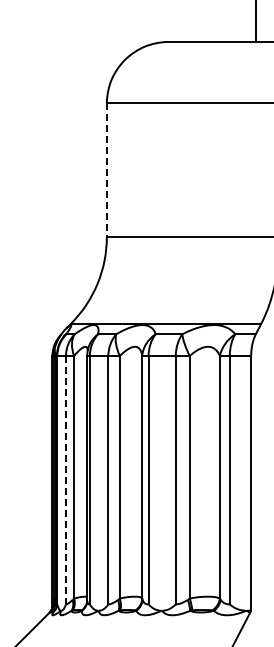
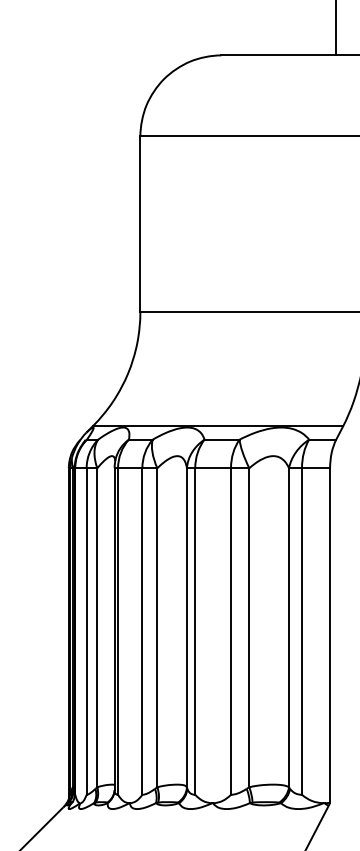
line: (106, 170) -> (139, 224), dashed -> solid
line: (65, 480) -> (86, 631), dashed -> solid

